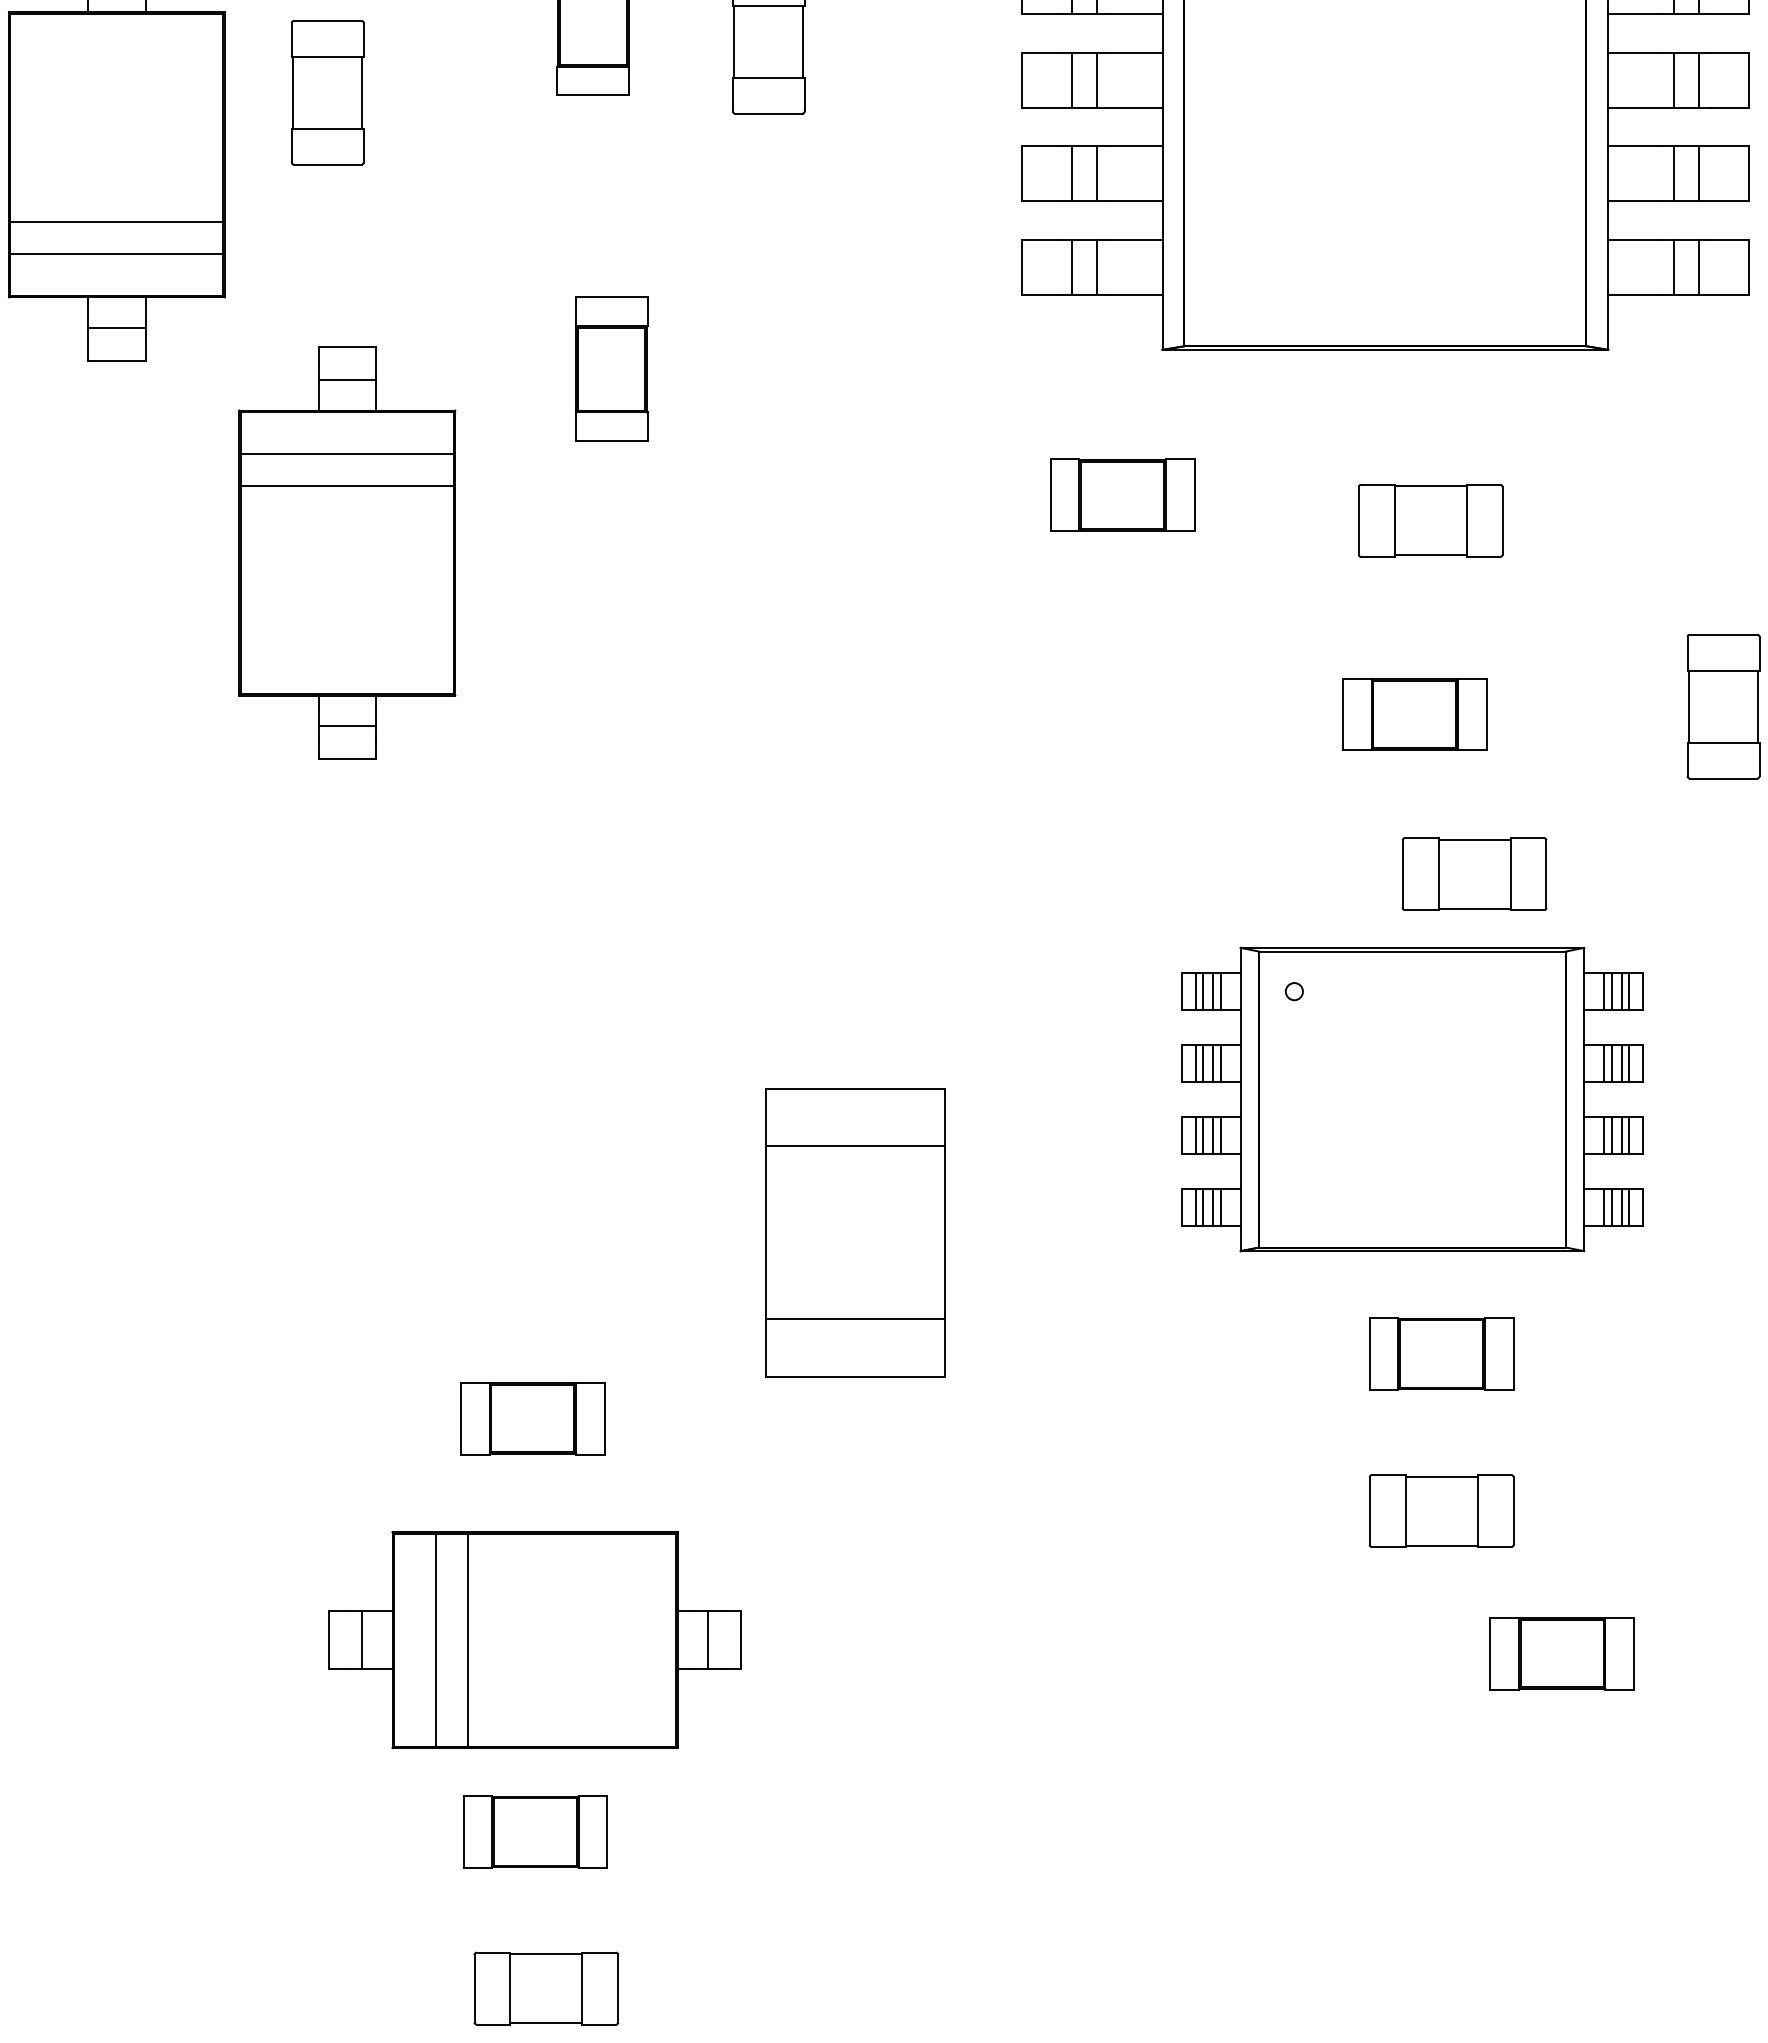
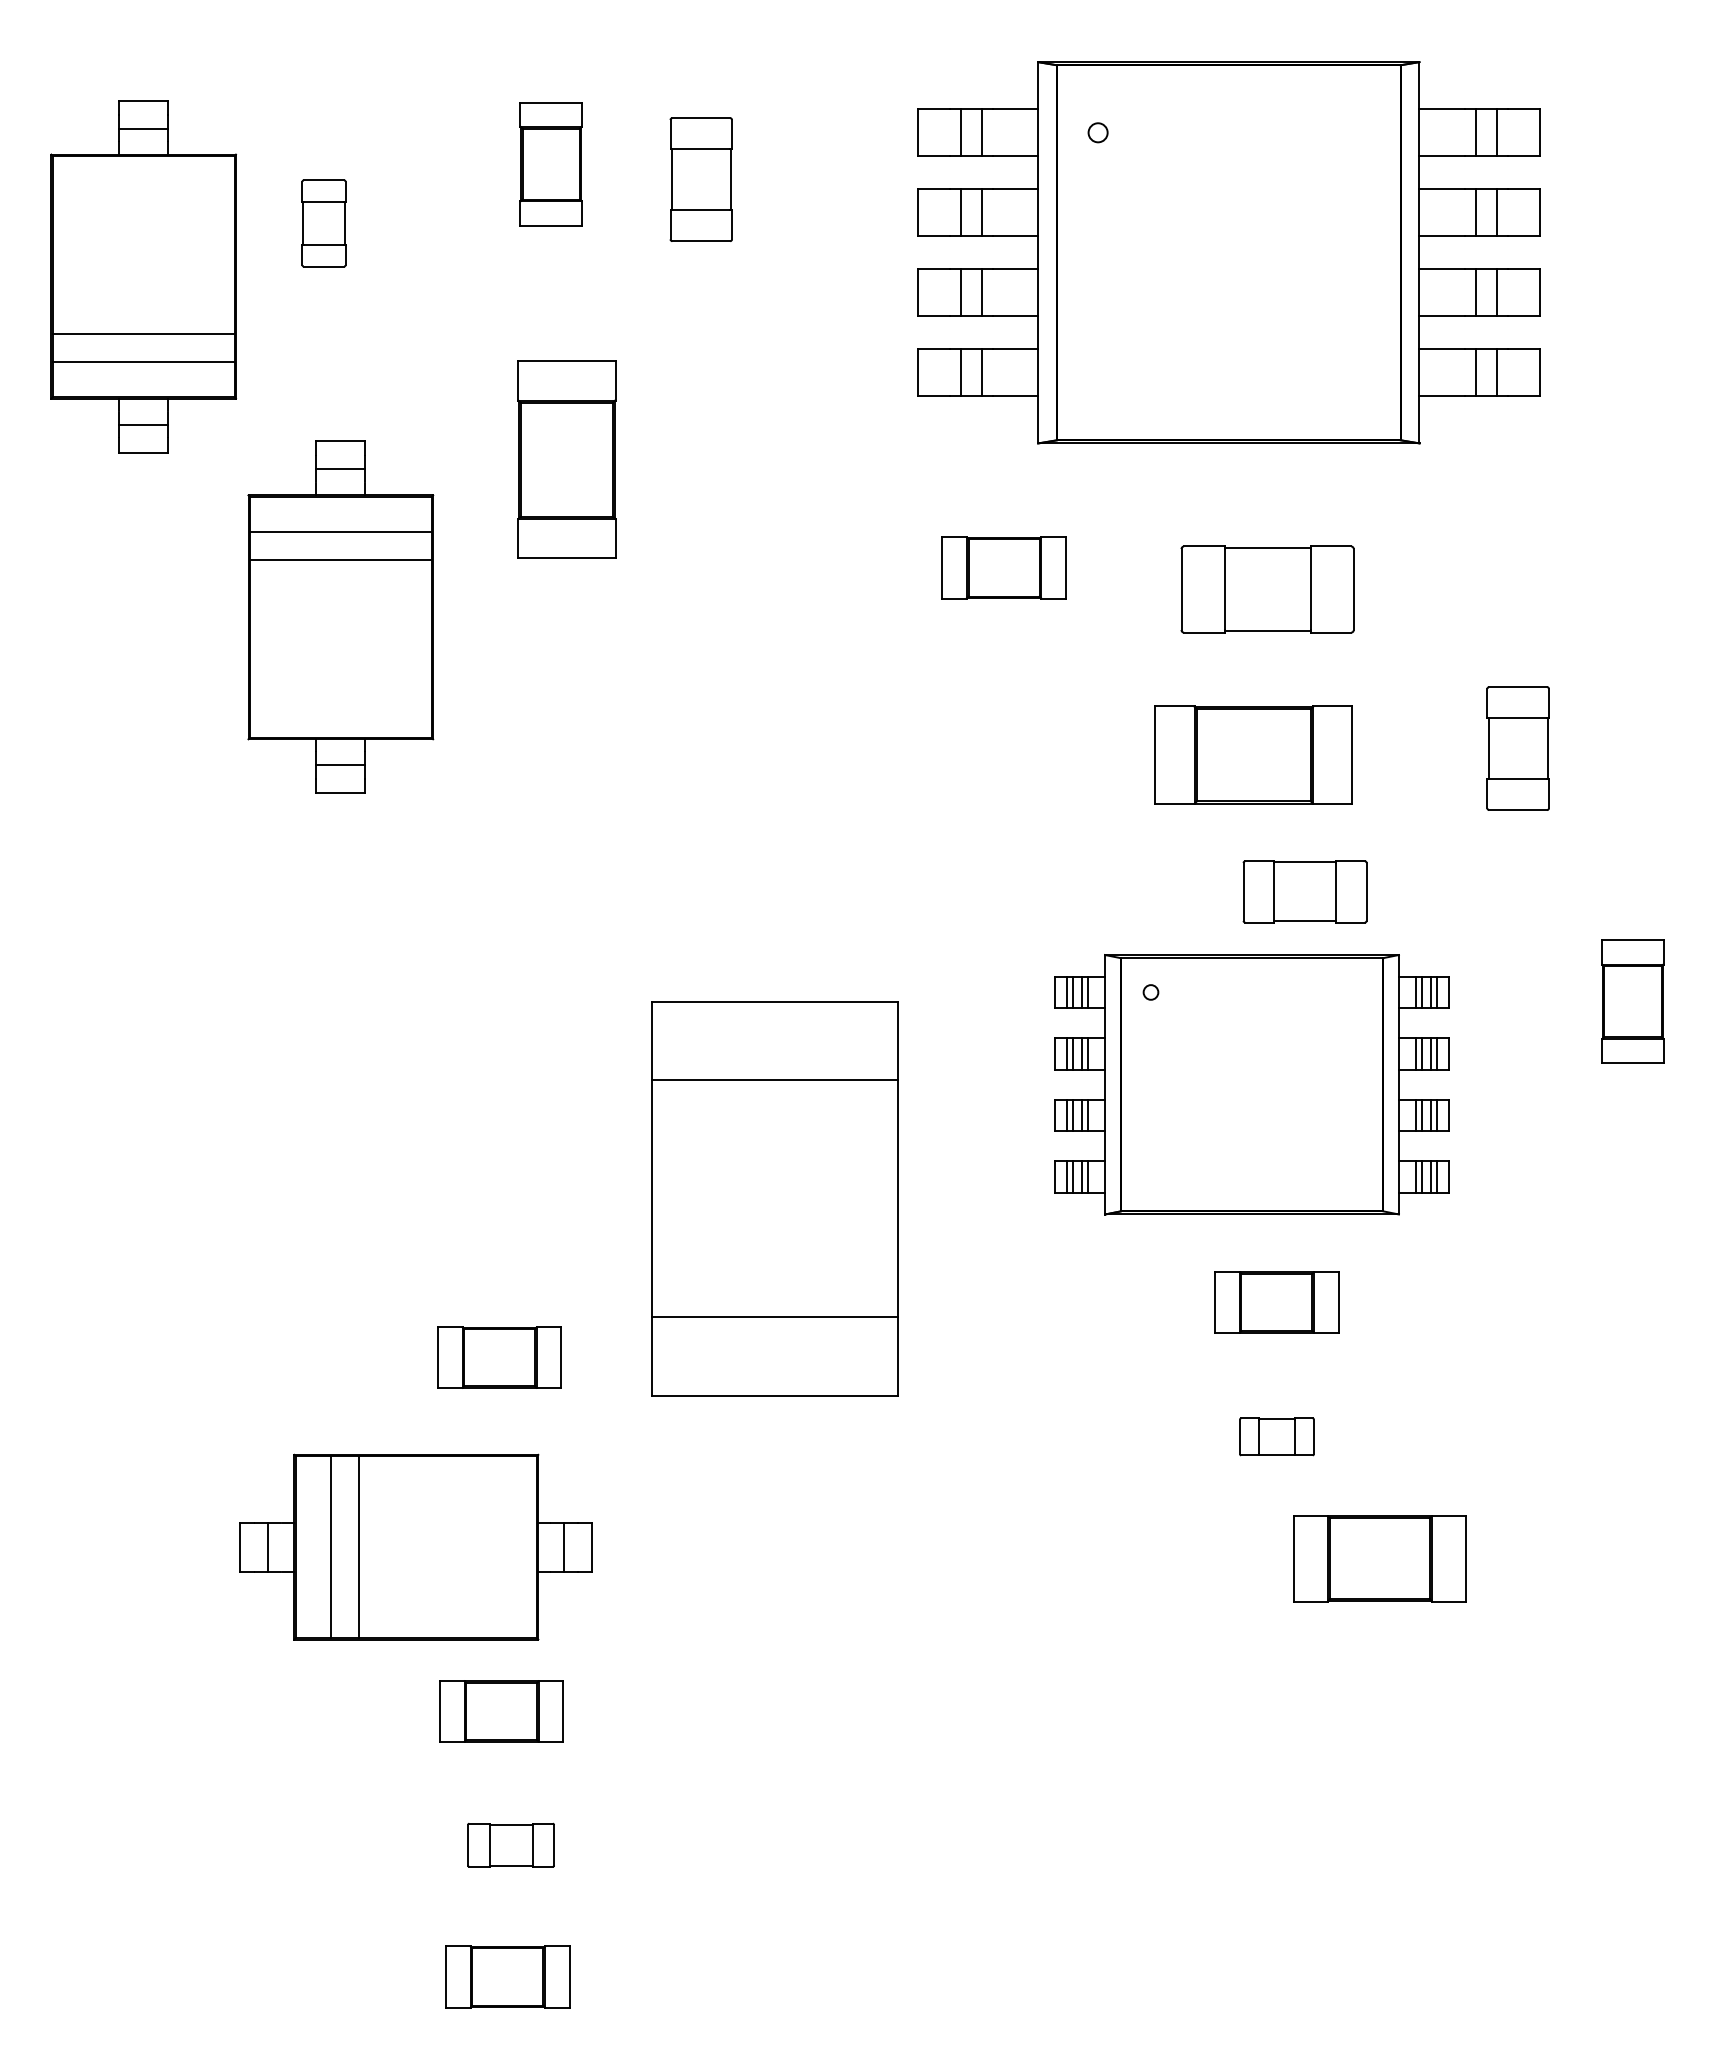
part: (327, 92) -> (323, 223), size x0.7
part: (611, 369) -> (566, 460), size x1.6
part: (1430, 520) -> (1267, 589), size x1.4
part: (1415, 714) -> (1254, 755), size x1.6
part: (855, 1232) -> (775, 1198), size x1.6
part: (1441, 1510) -> (1276, 1436), size x0.6
part: (534, 1639) -> (415, 1546), moved
part: (1562, 1653) -> (1380, 1558), size x1.4
part: (545, 1987) -> (510, 1844), size x0.7

